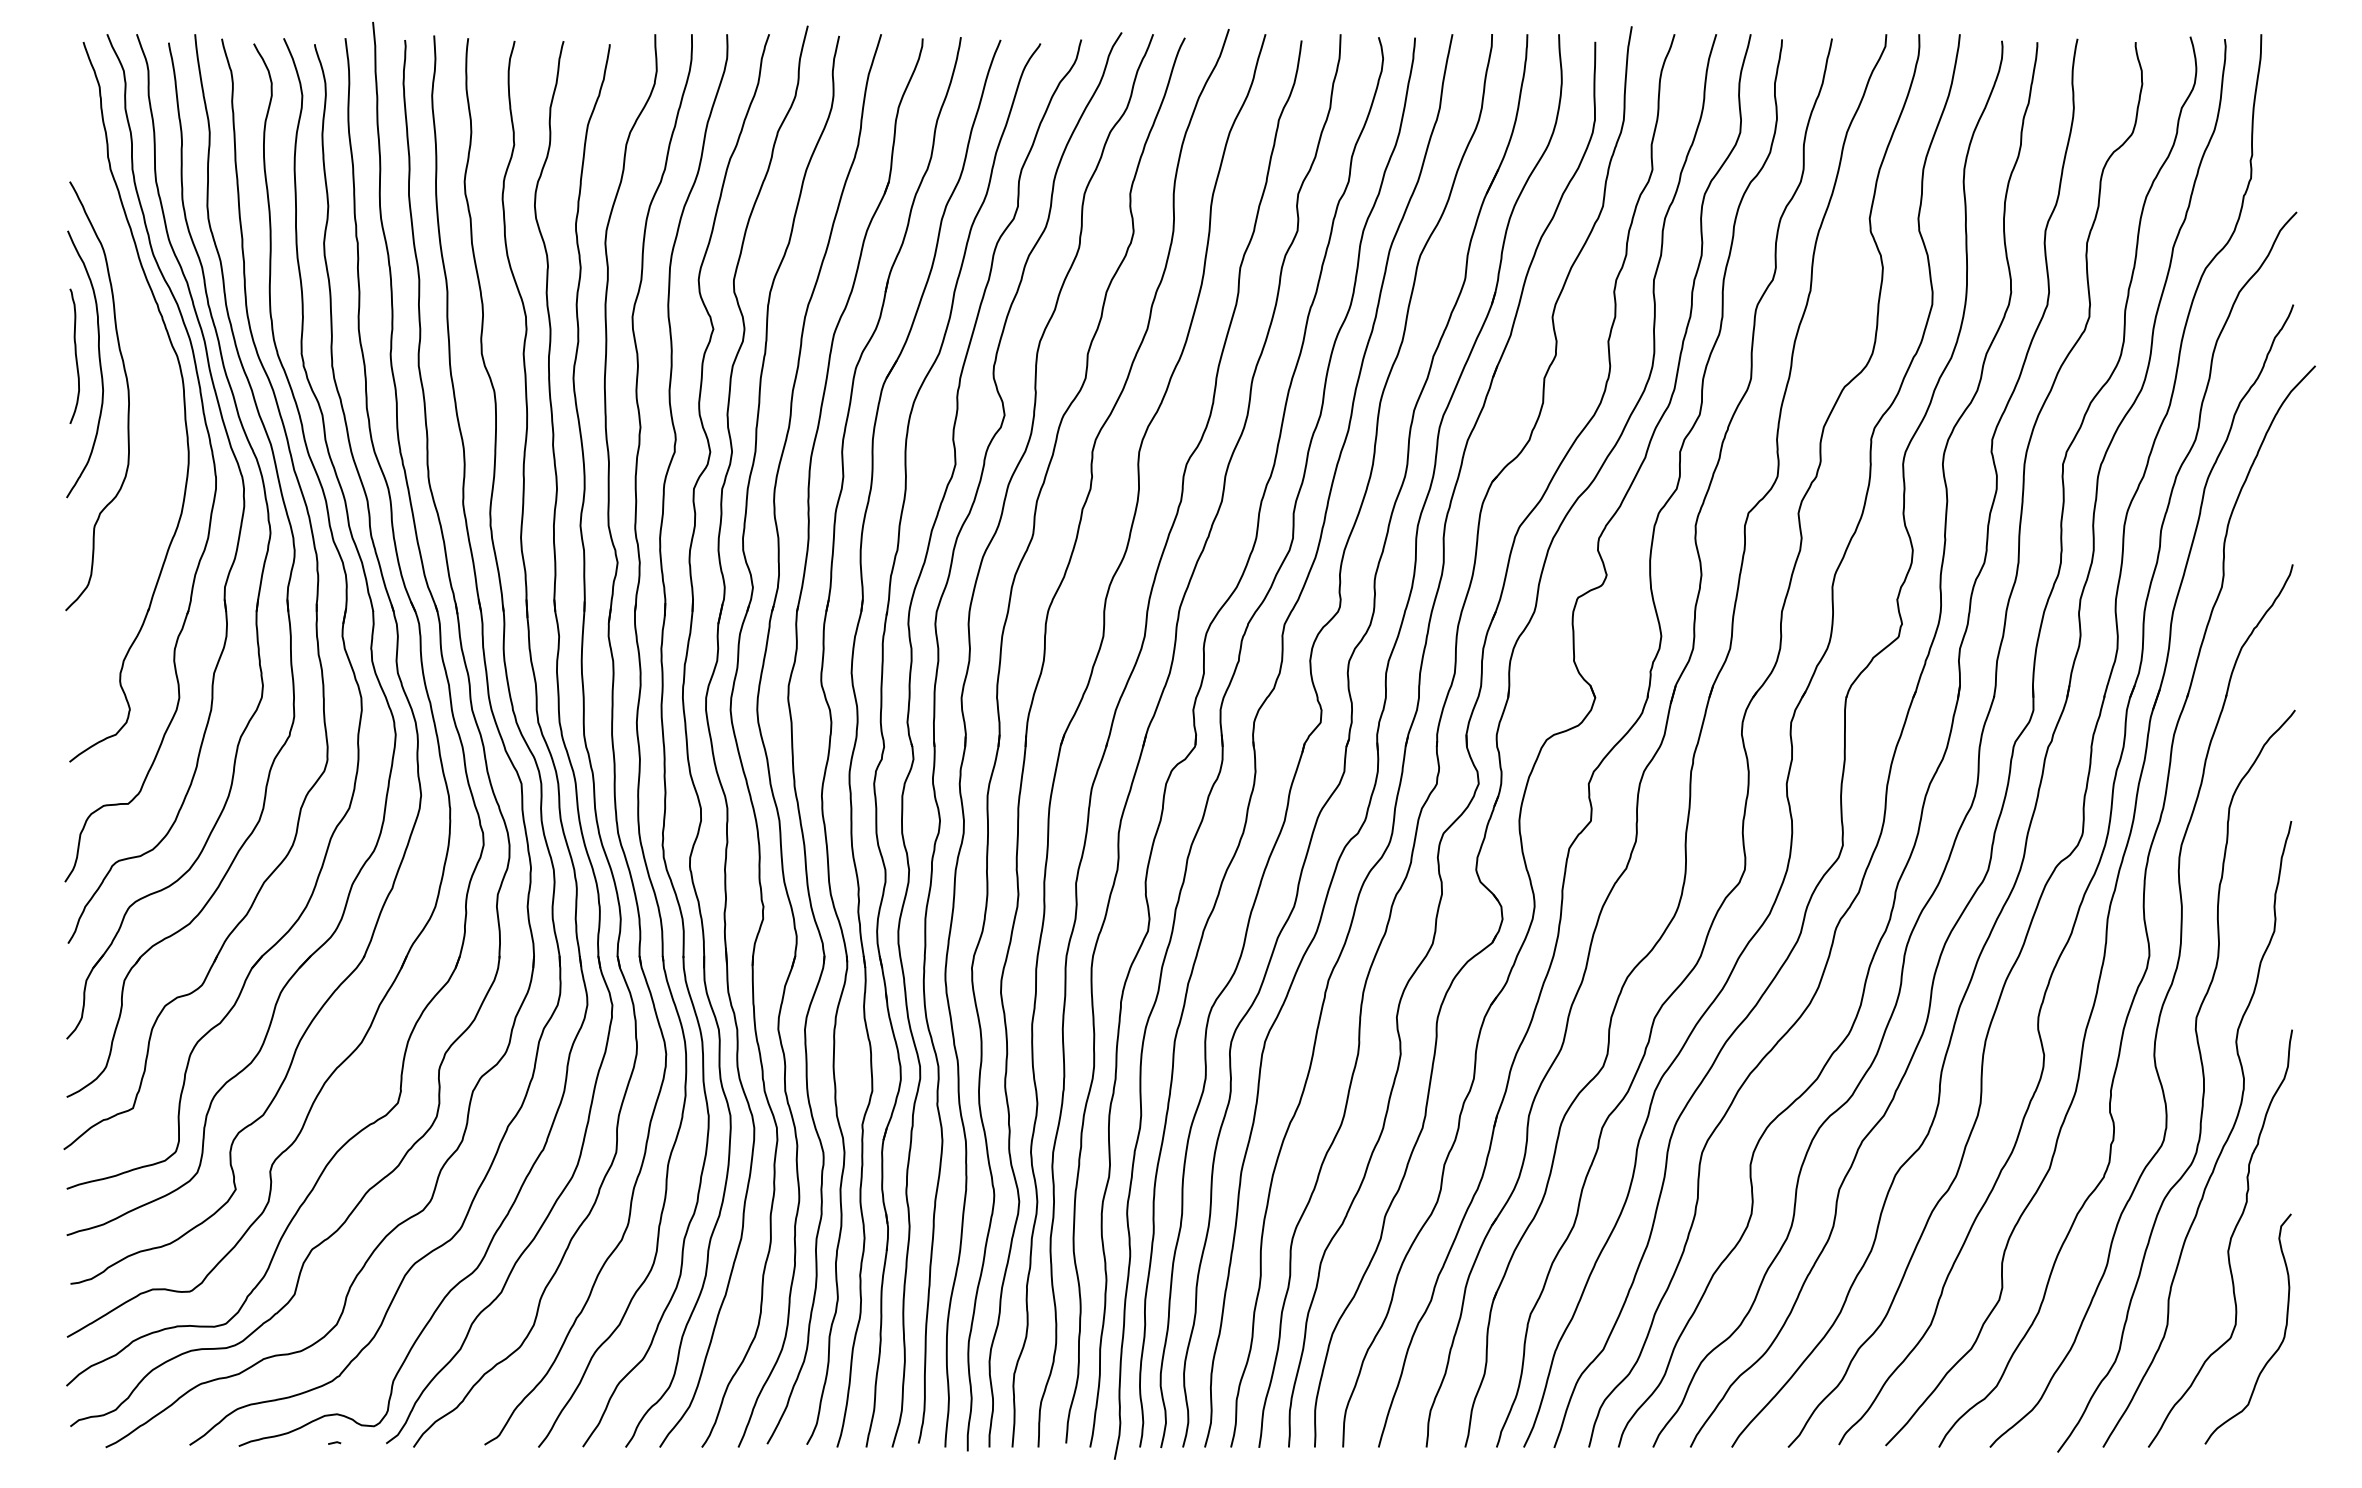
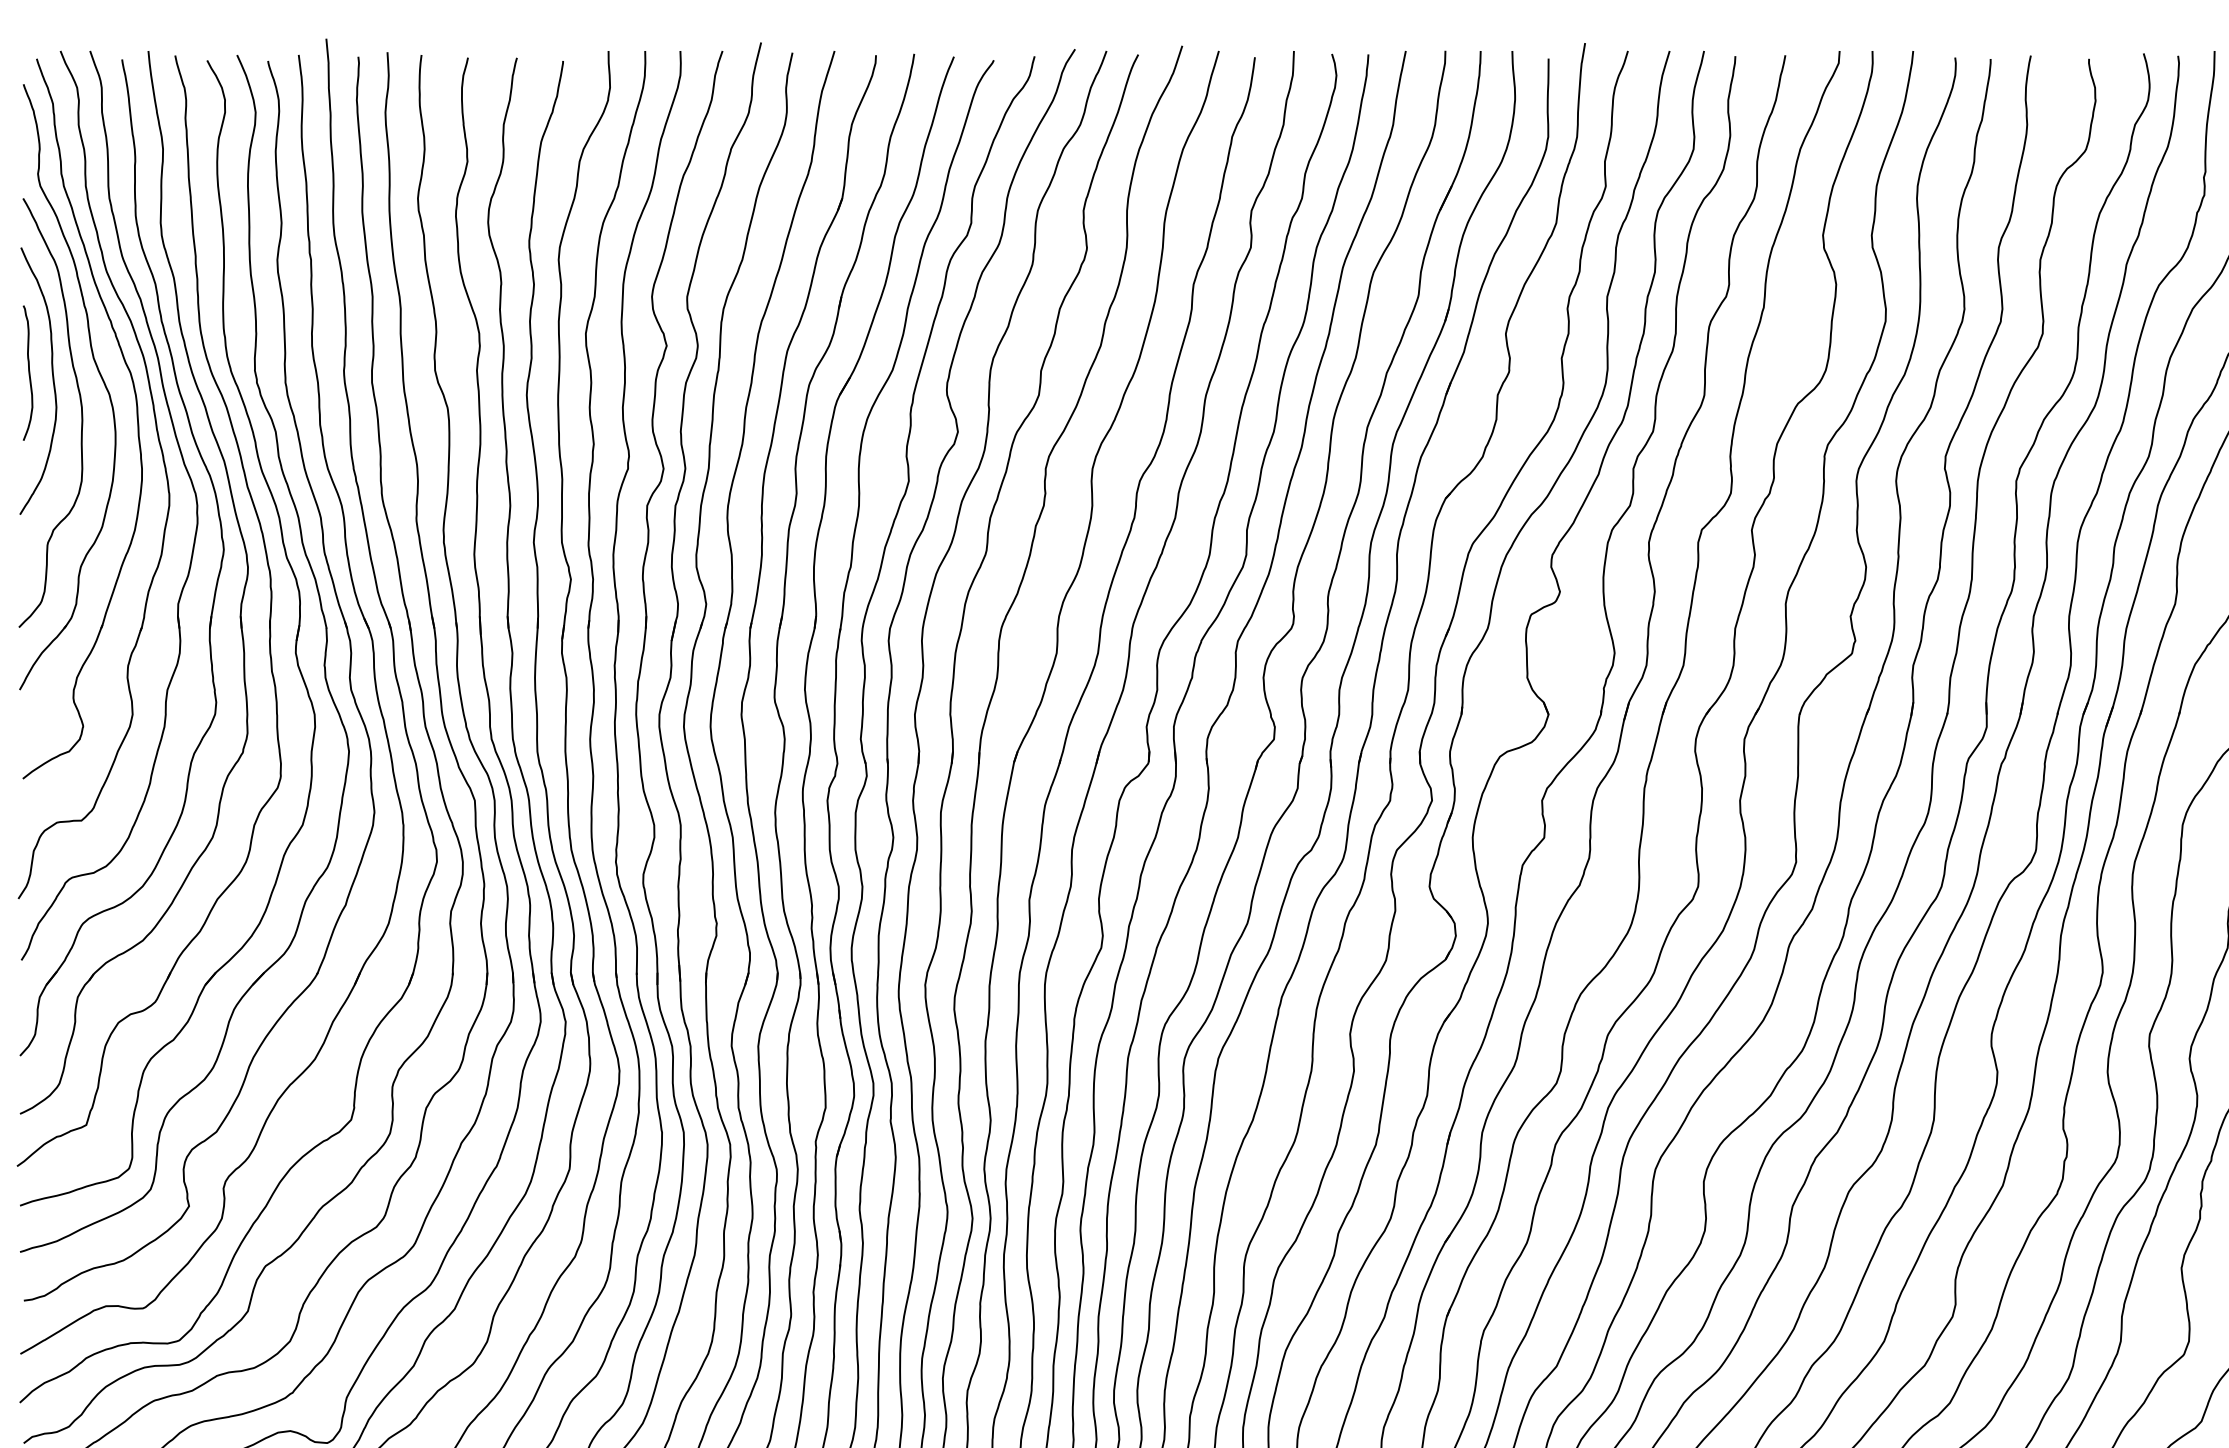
part: (146, 359) -> (99, 376), added

